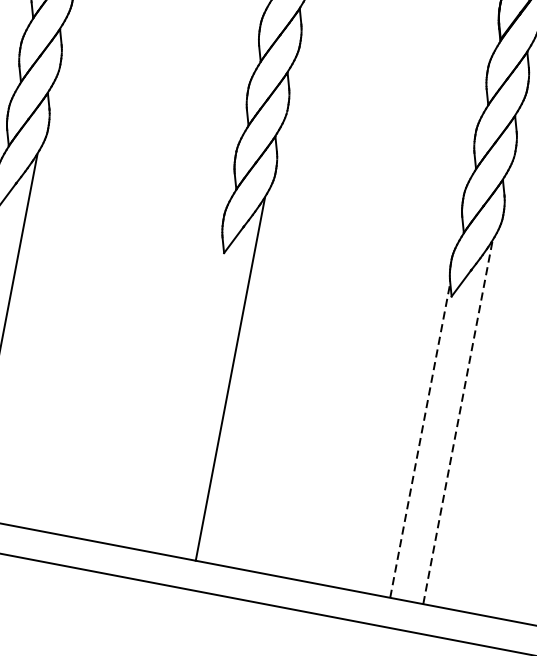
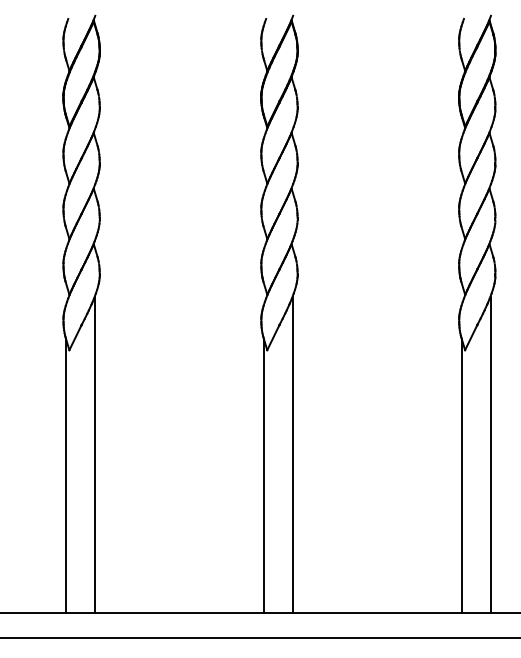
line: (192, 396) -> (263, 475), added
line: (457, 423) -> (490, 455), dashed -> solid
line: (420, 439) -> (461, 475), dashed -> solid

